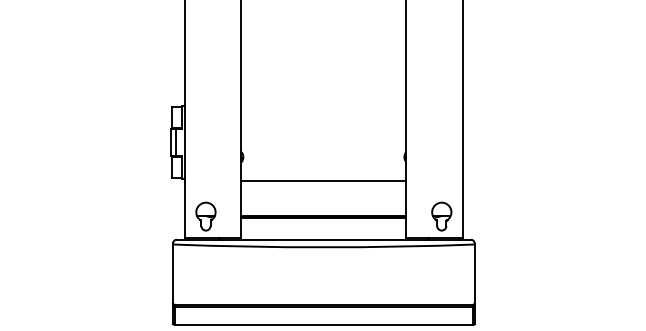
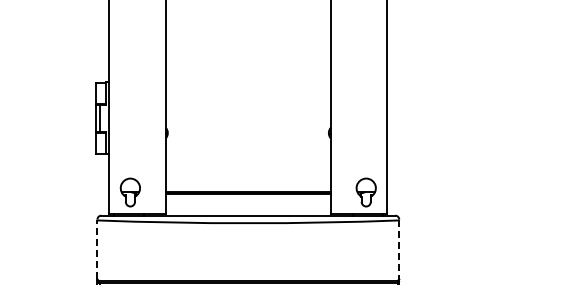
line: (323, 181) -> (247, 157), removed
line: (172, 273) -> (96, 249), solid -> dashed
line: (474, 273) -> (398, 249), solid -> dashed

